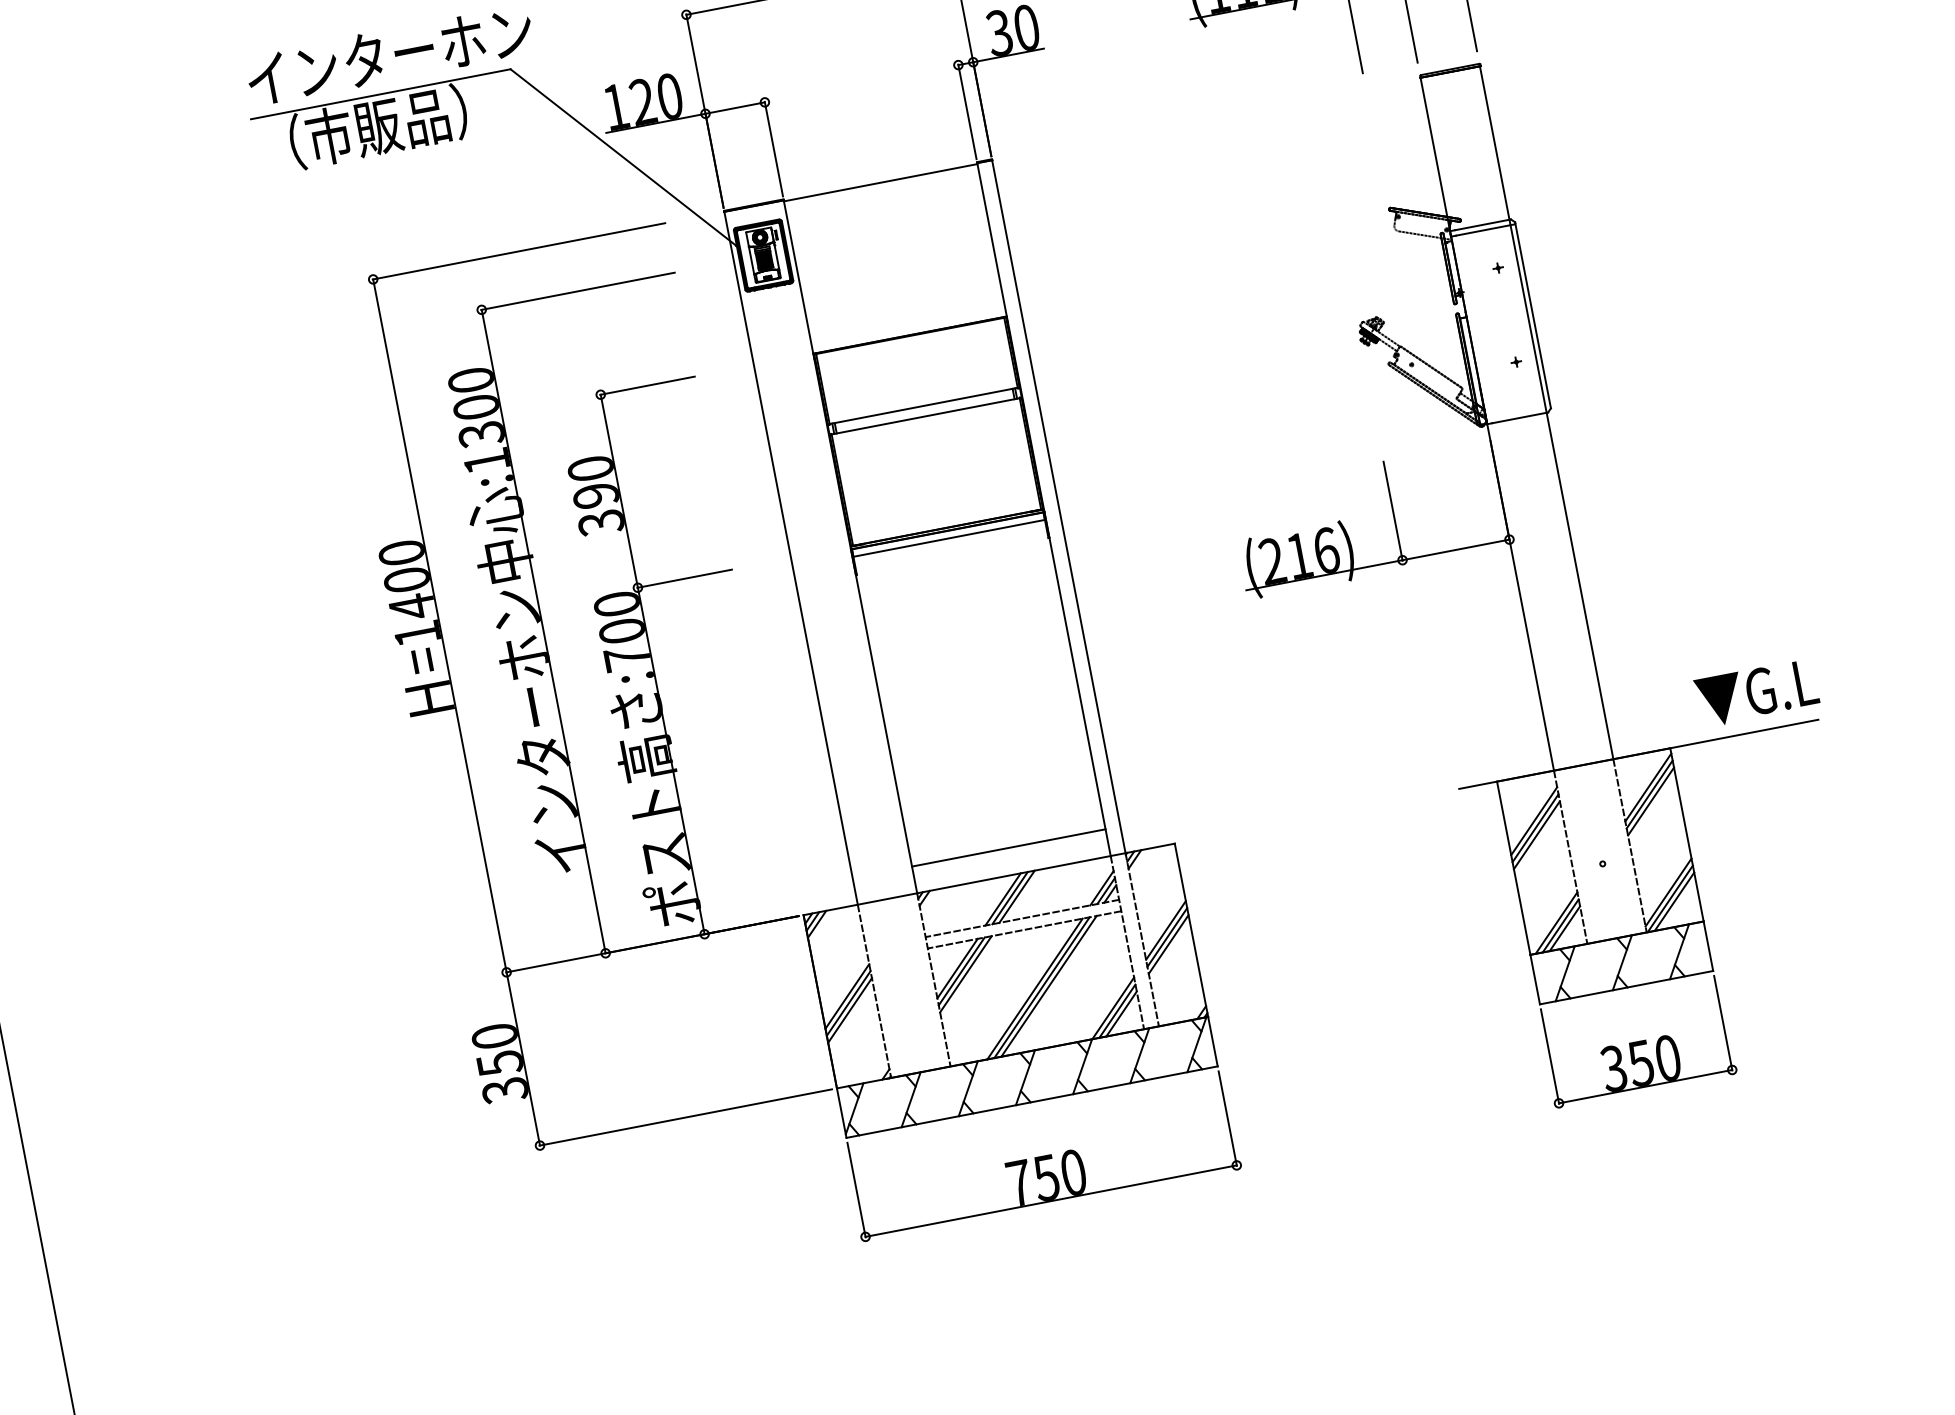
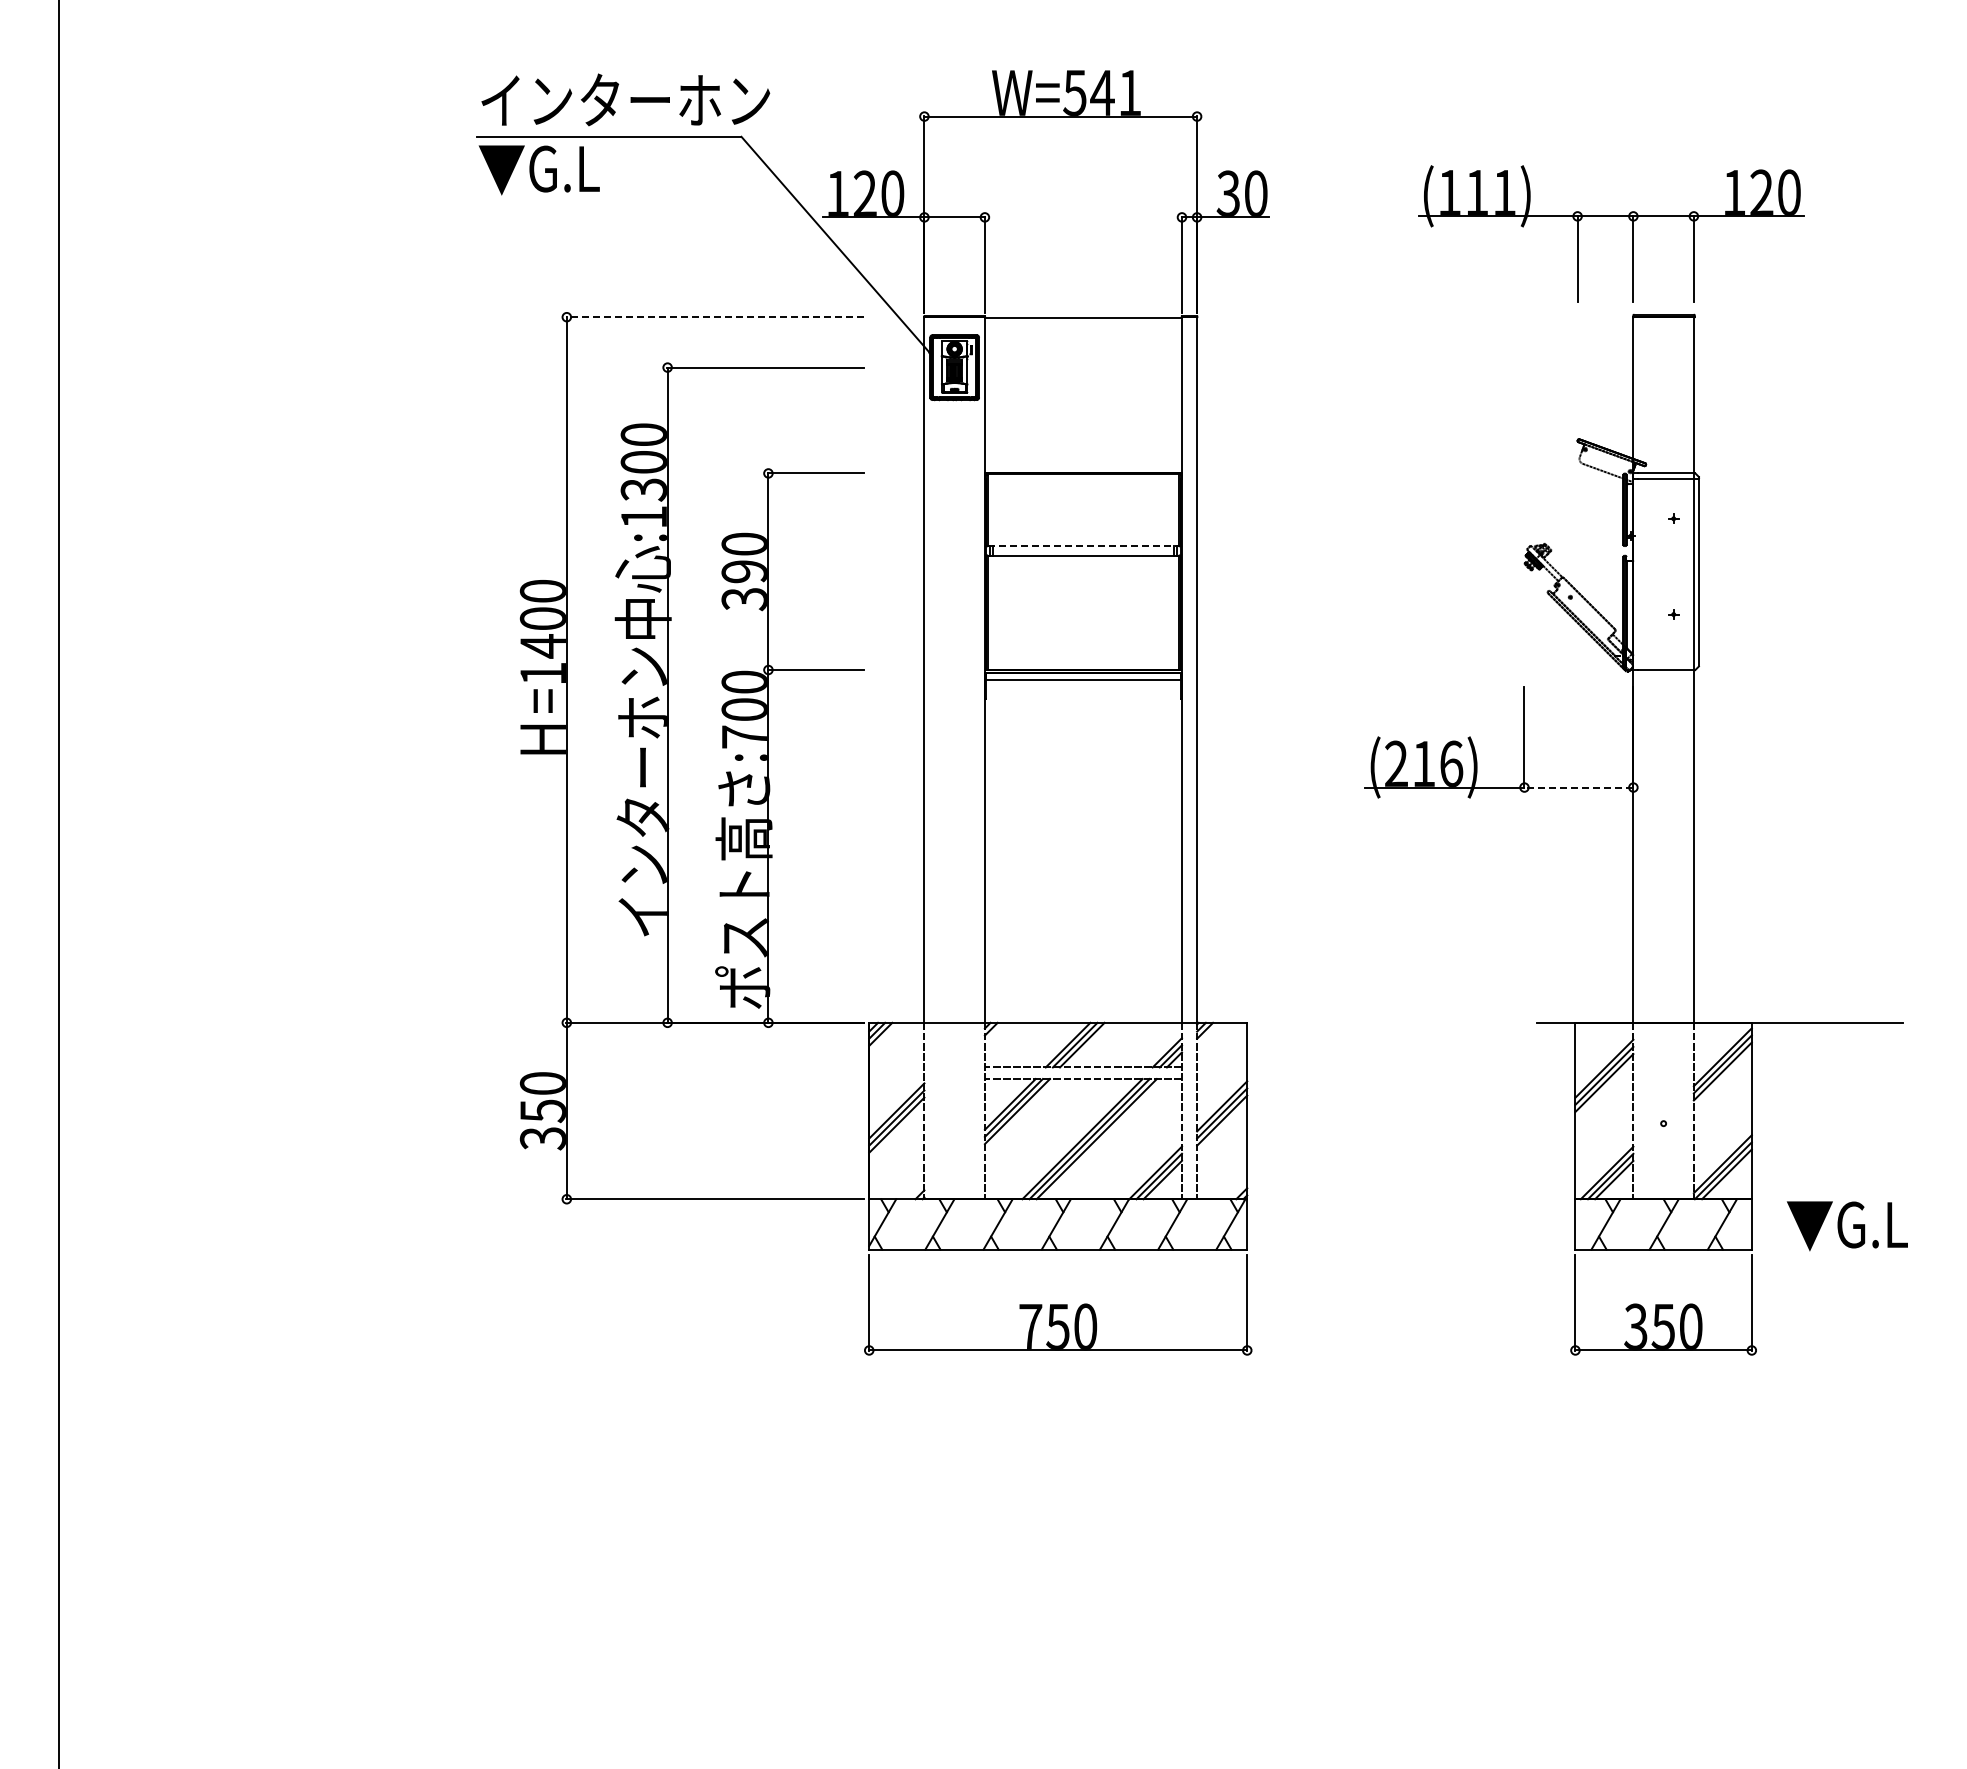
text: (362, 130) -> (584, 168), （市販品） -> ▼G.L
line: (519, 251) -> (715, 317), solid -> dashed
line: (923, 405) -> (1083, 545), solid -> dashed
line: (1455, 549) -> (1578, 787), solid -> dashed
text: (1757, 693) -> (1847, 1226), moved
line: (1007, 847) -> (1082, 995), removed

